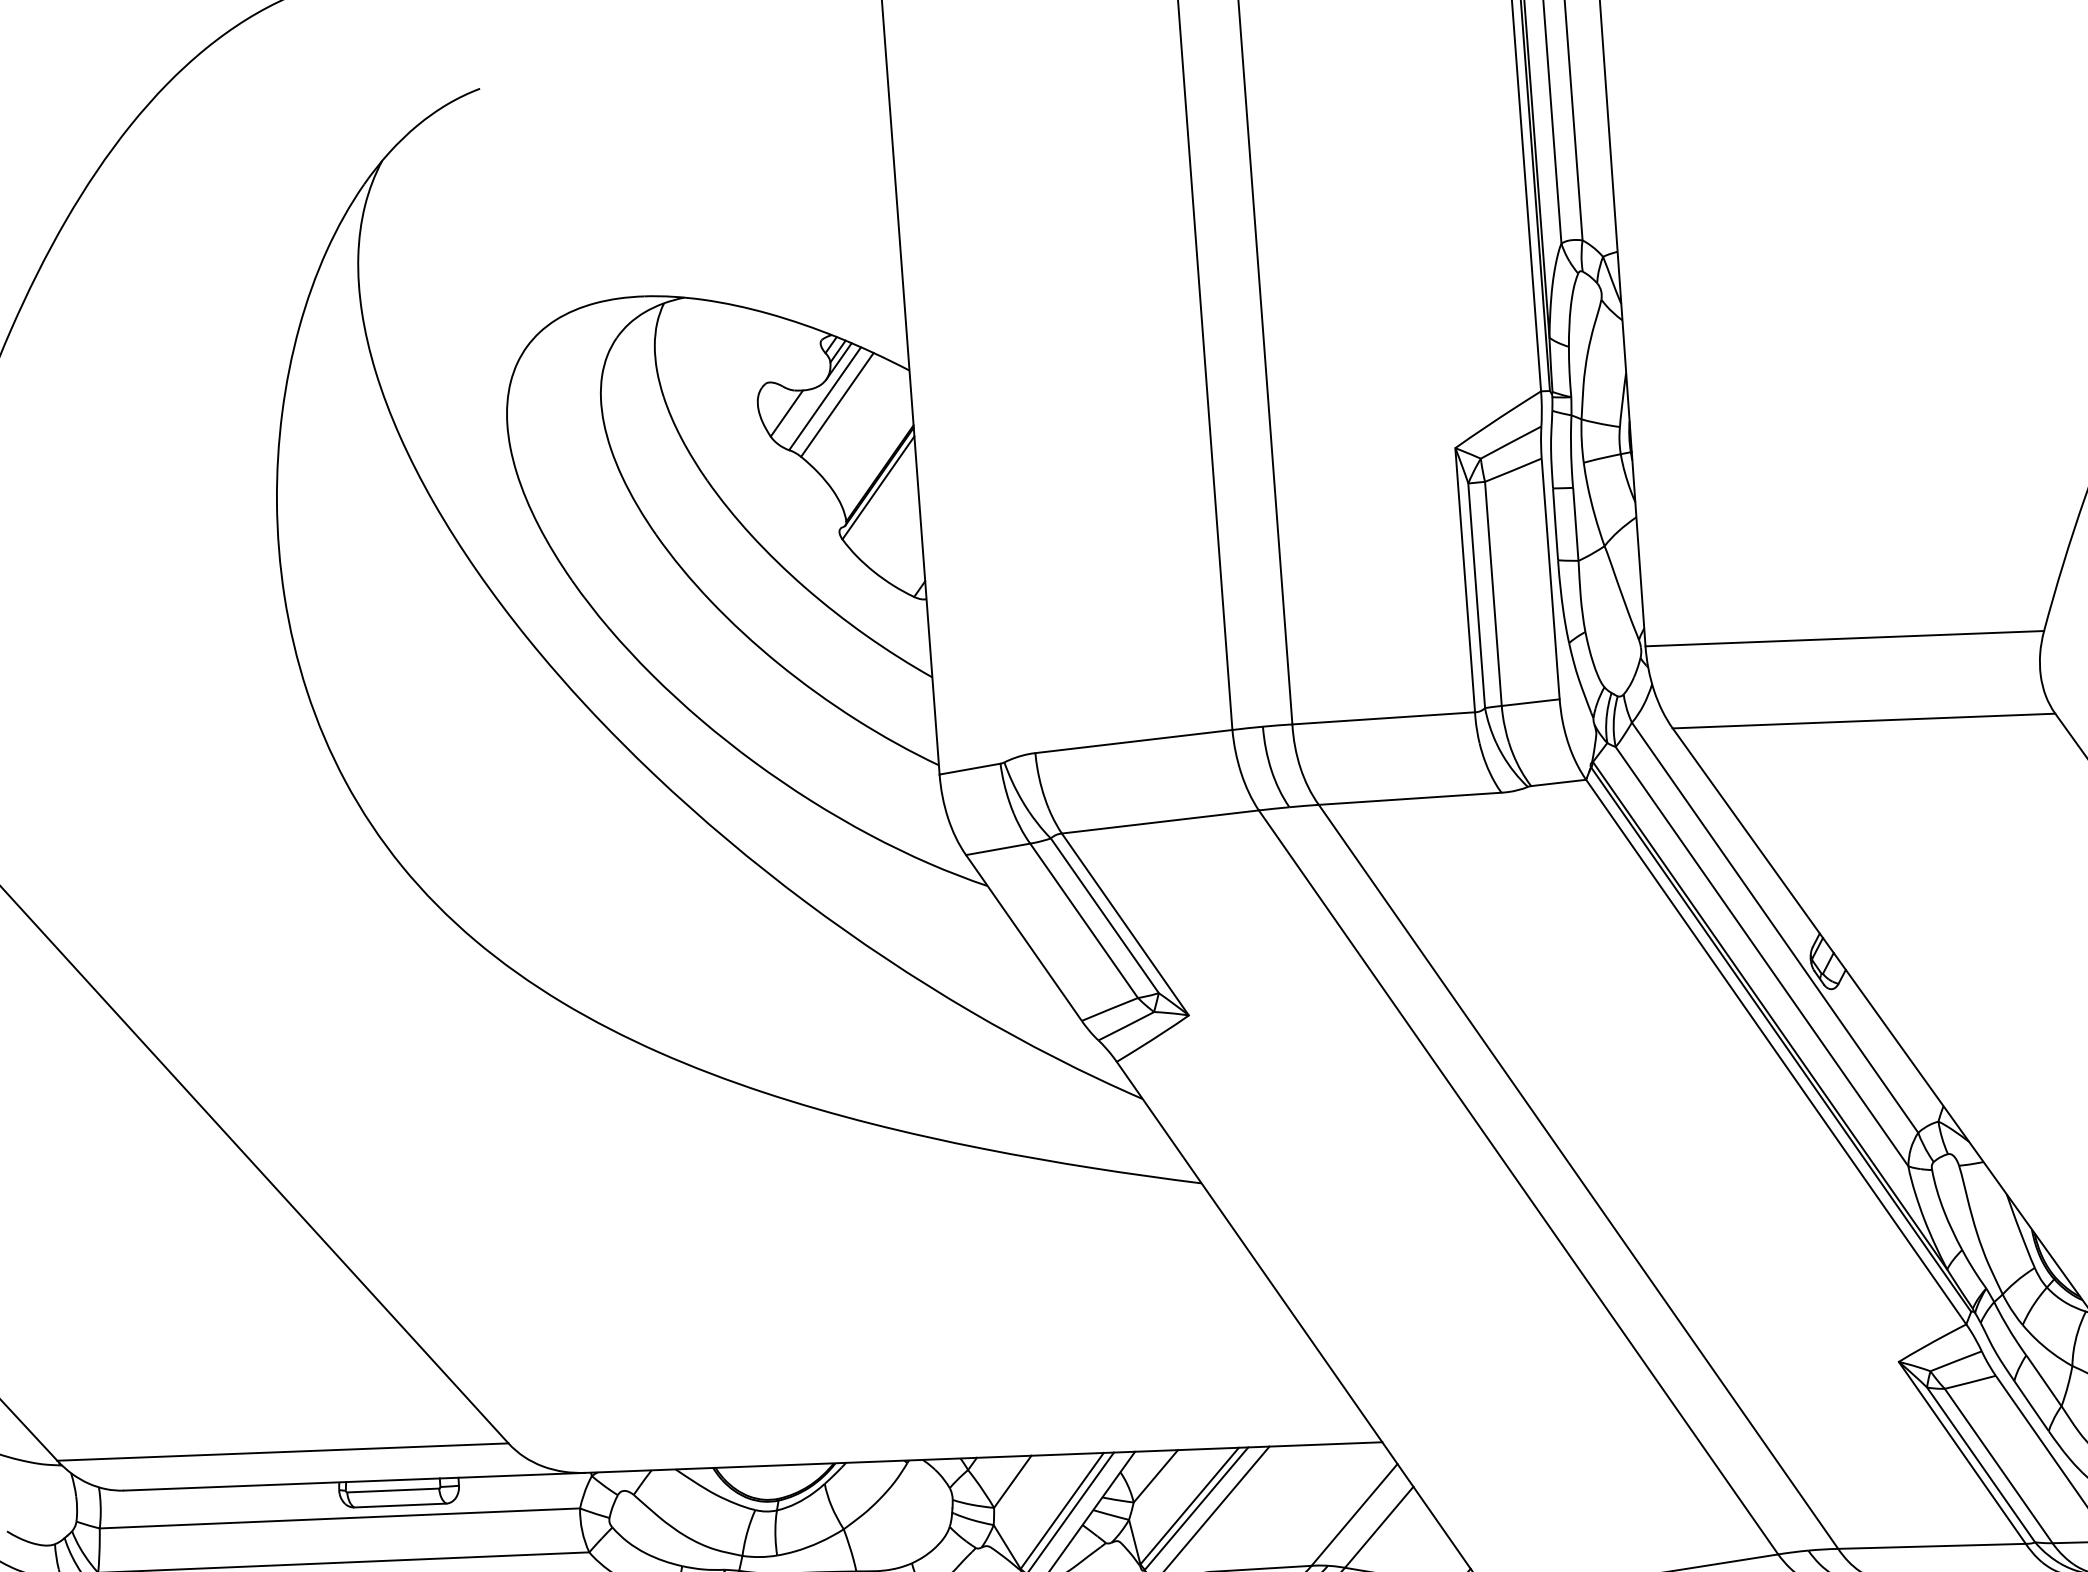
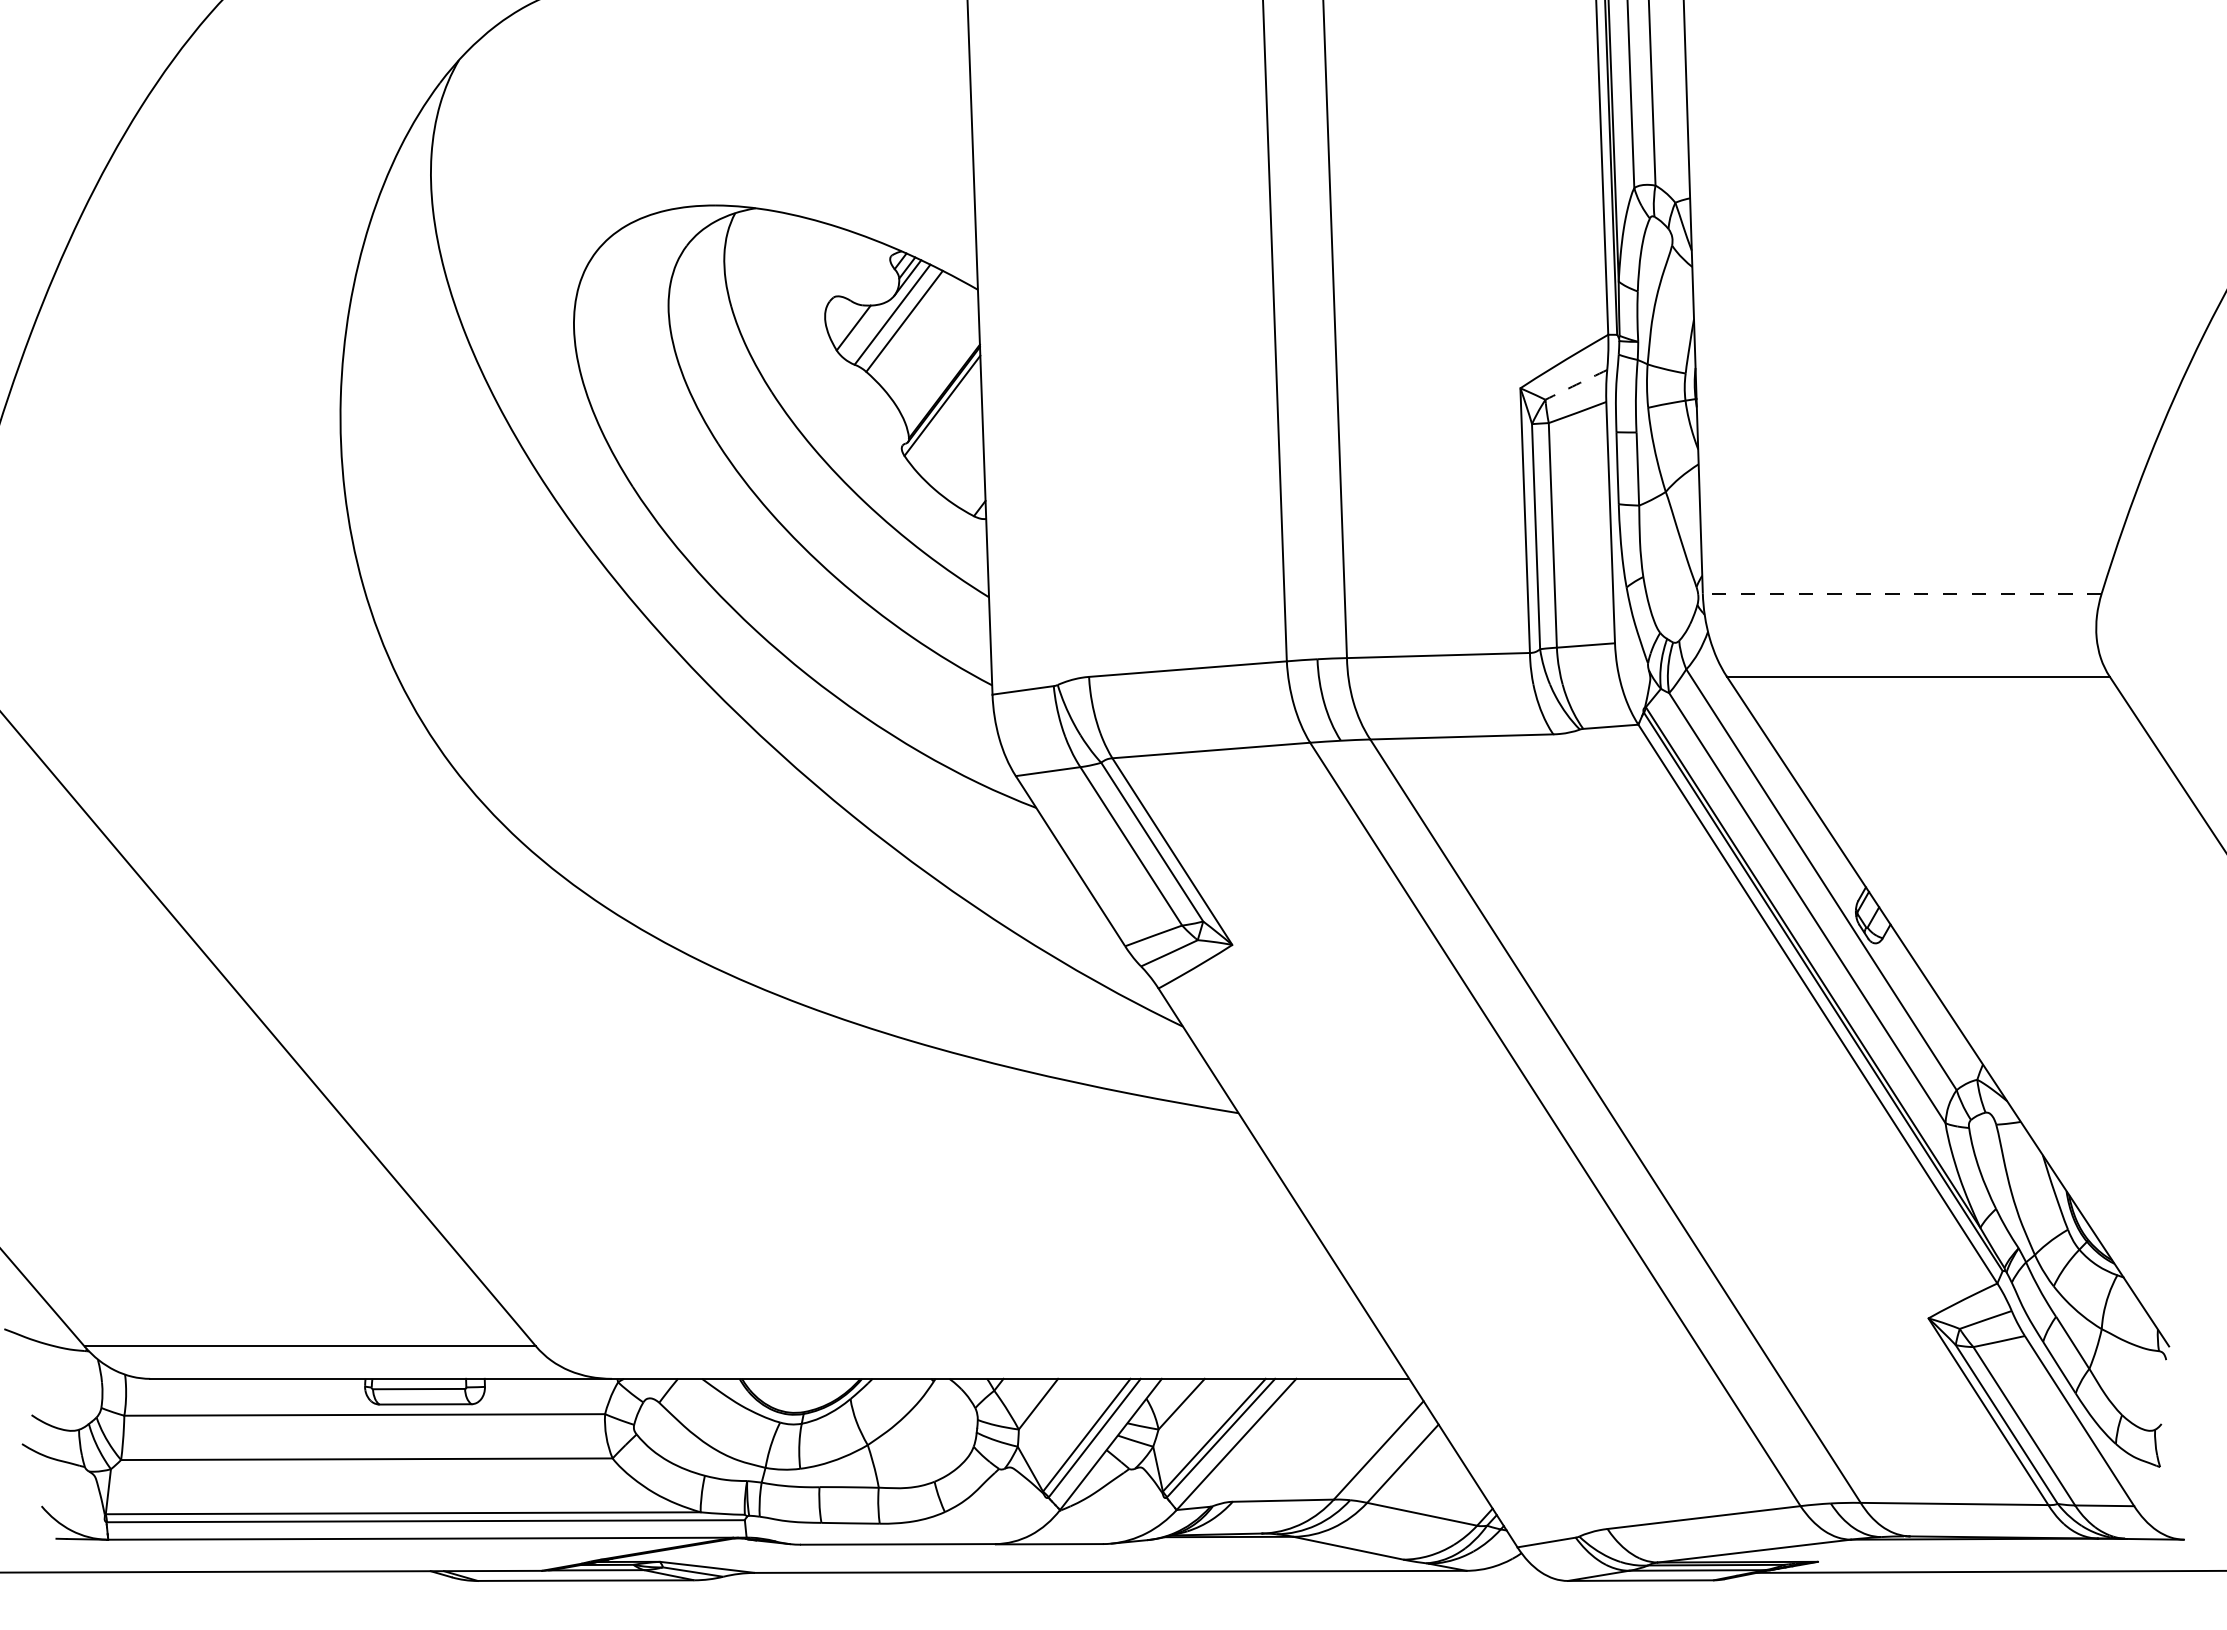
arc: (1511, 442) -> (1576, 384), solid -> dashed
line: (1844, 638) -> (1901, 593), solid -> dashed

